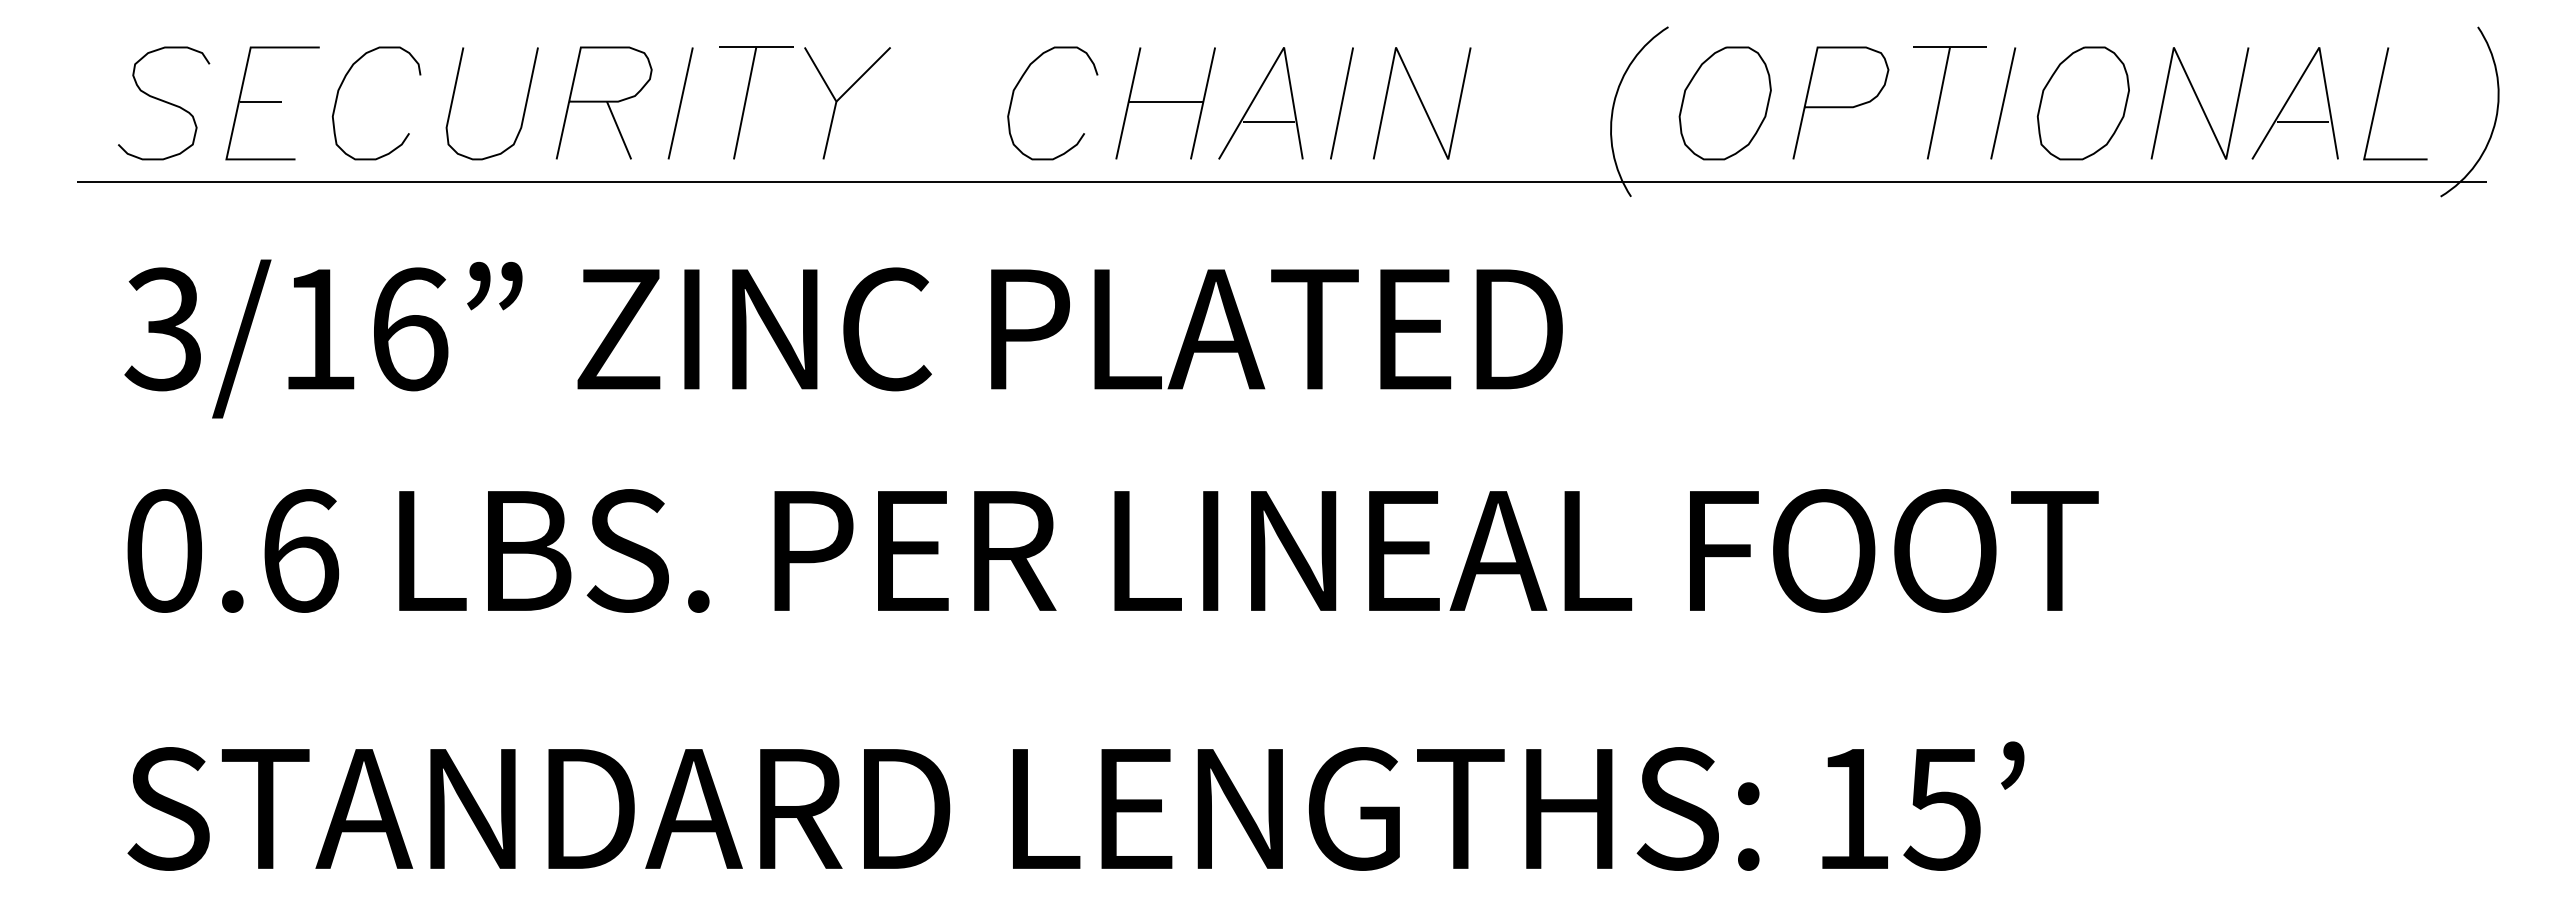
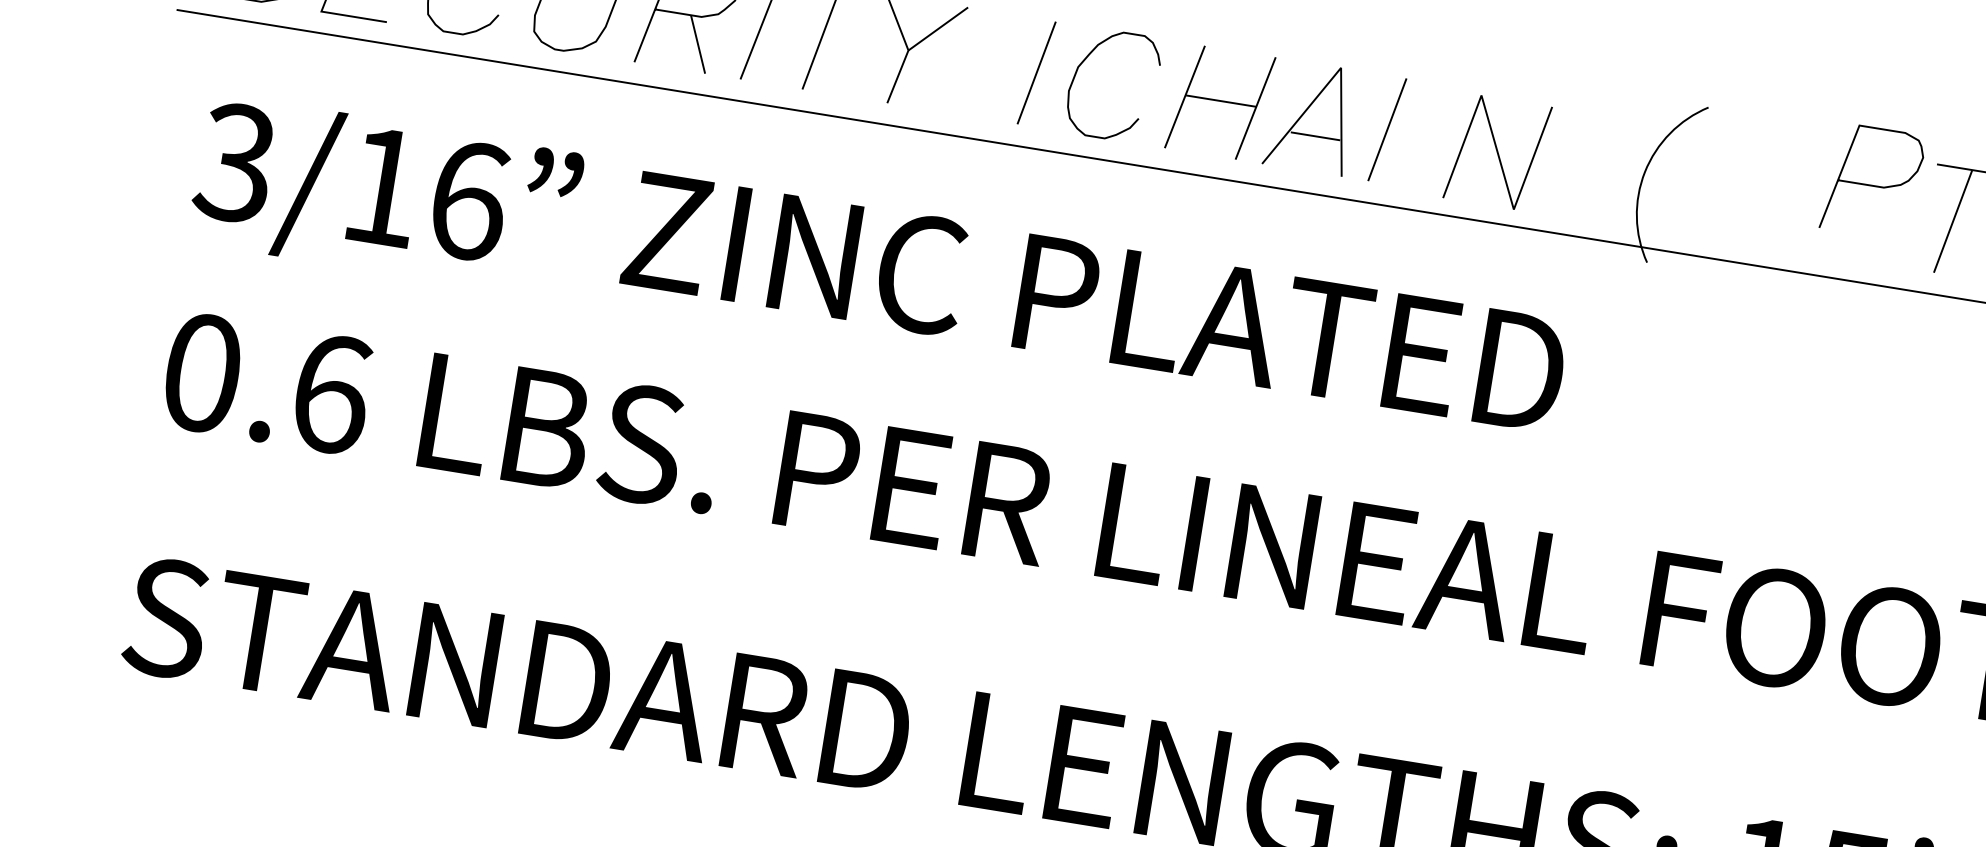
line: (971, 103) -> (1036, 72), added
line: (1421, 103) -> (1497, 152), moved
part: (1724, 103) -> (1749, 188), removed
curve: (1840, 106) -> (1872, 185), moved

